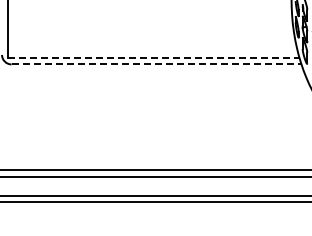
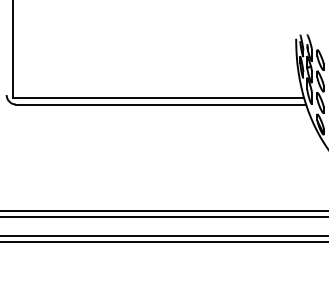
line: (153, 58) -> (158, 98), dashed -> solid
line: (156, 64) -> (161, 104), dashed -> solid

